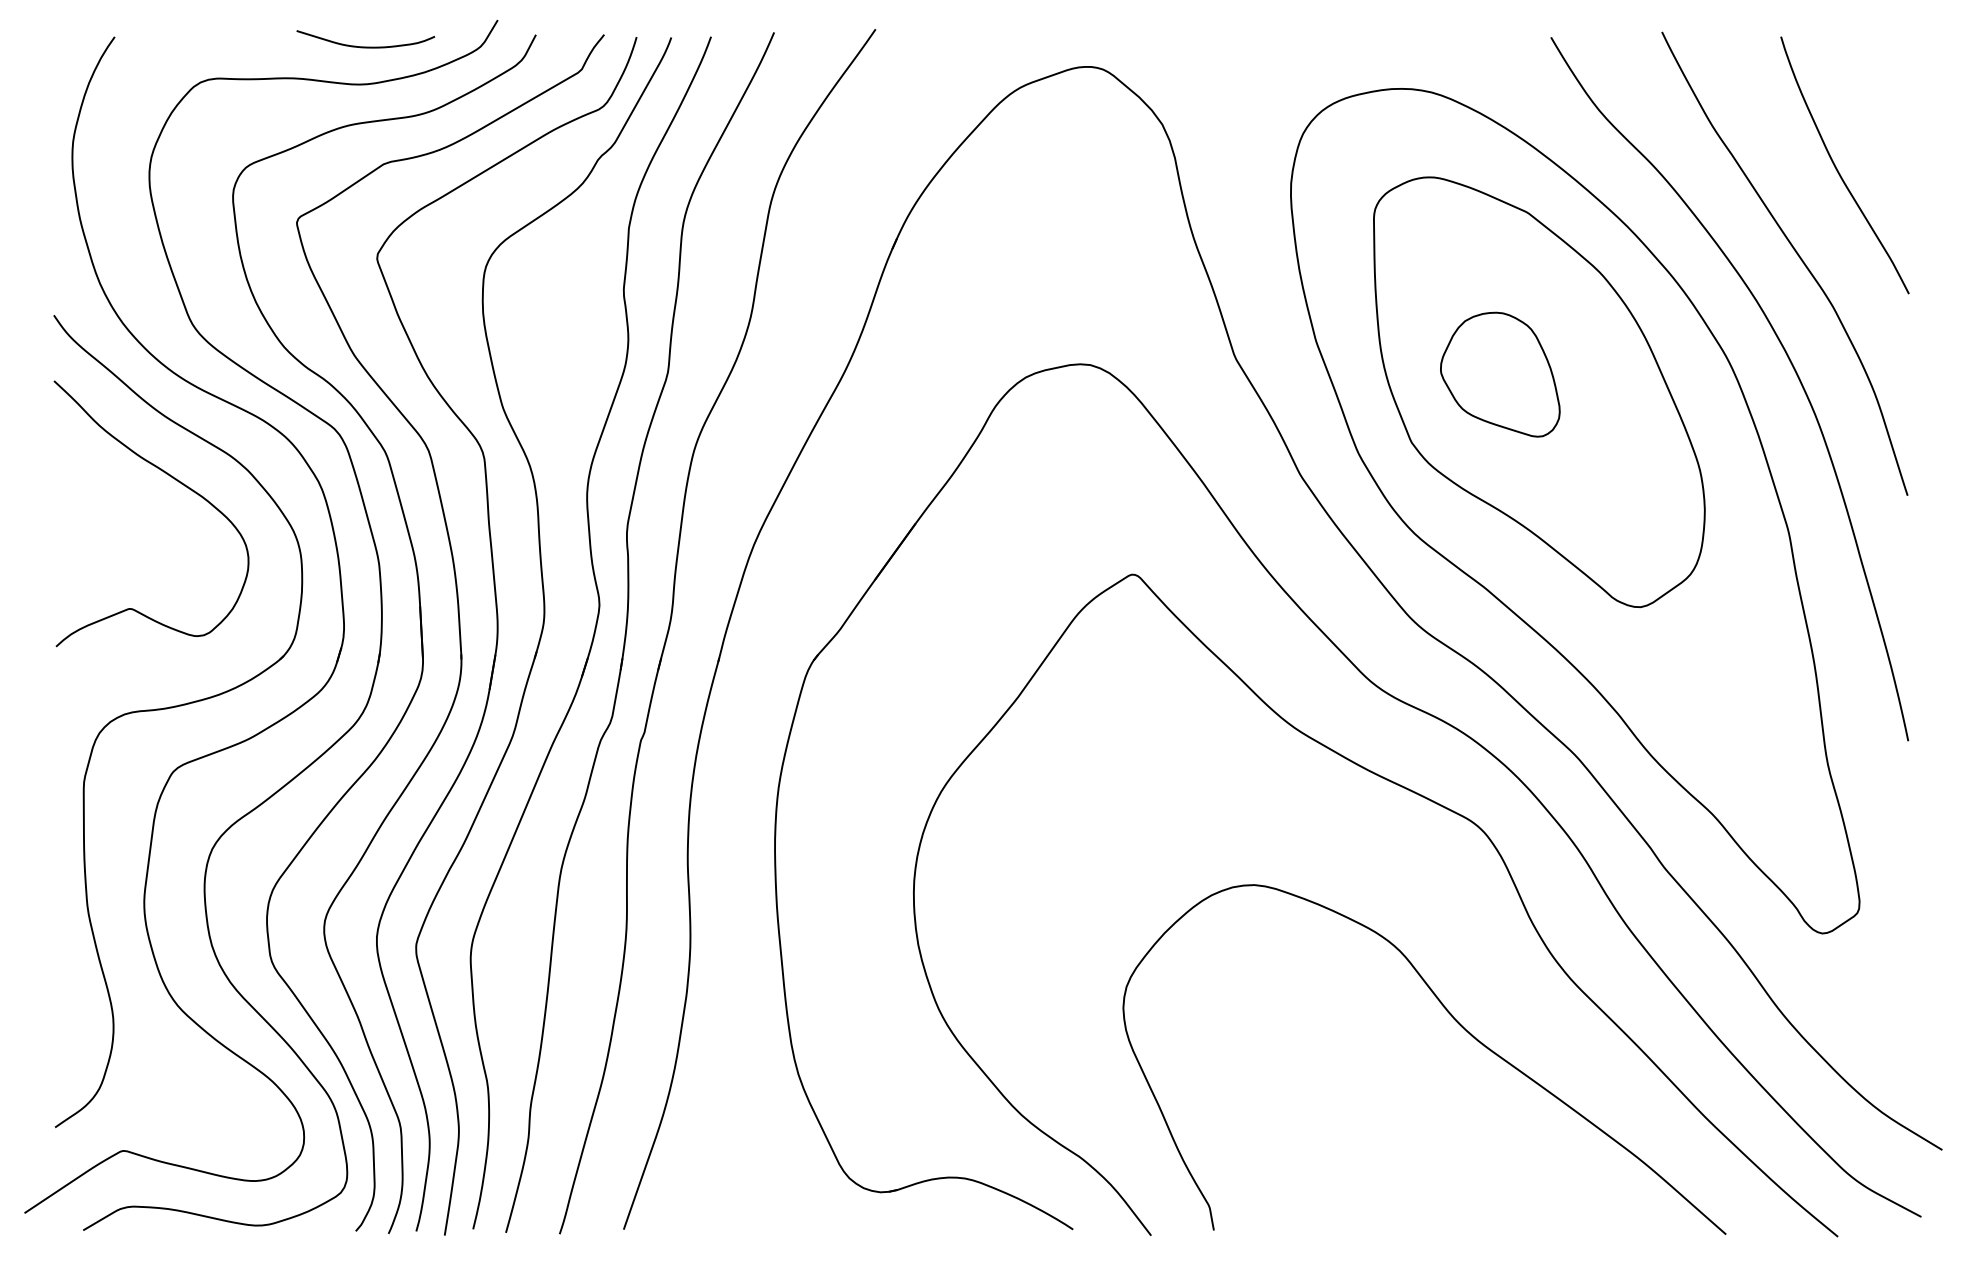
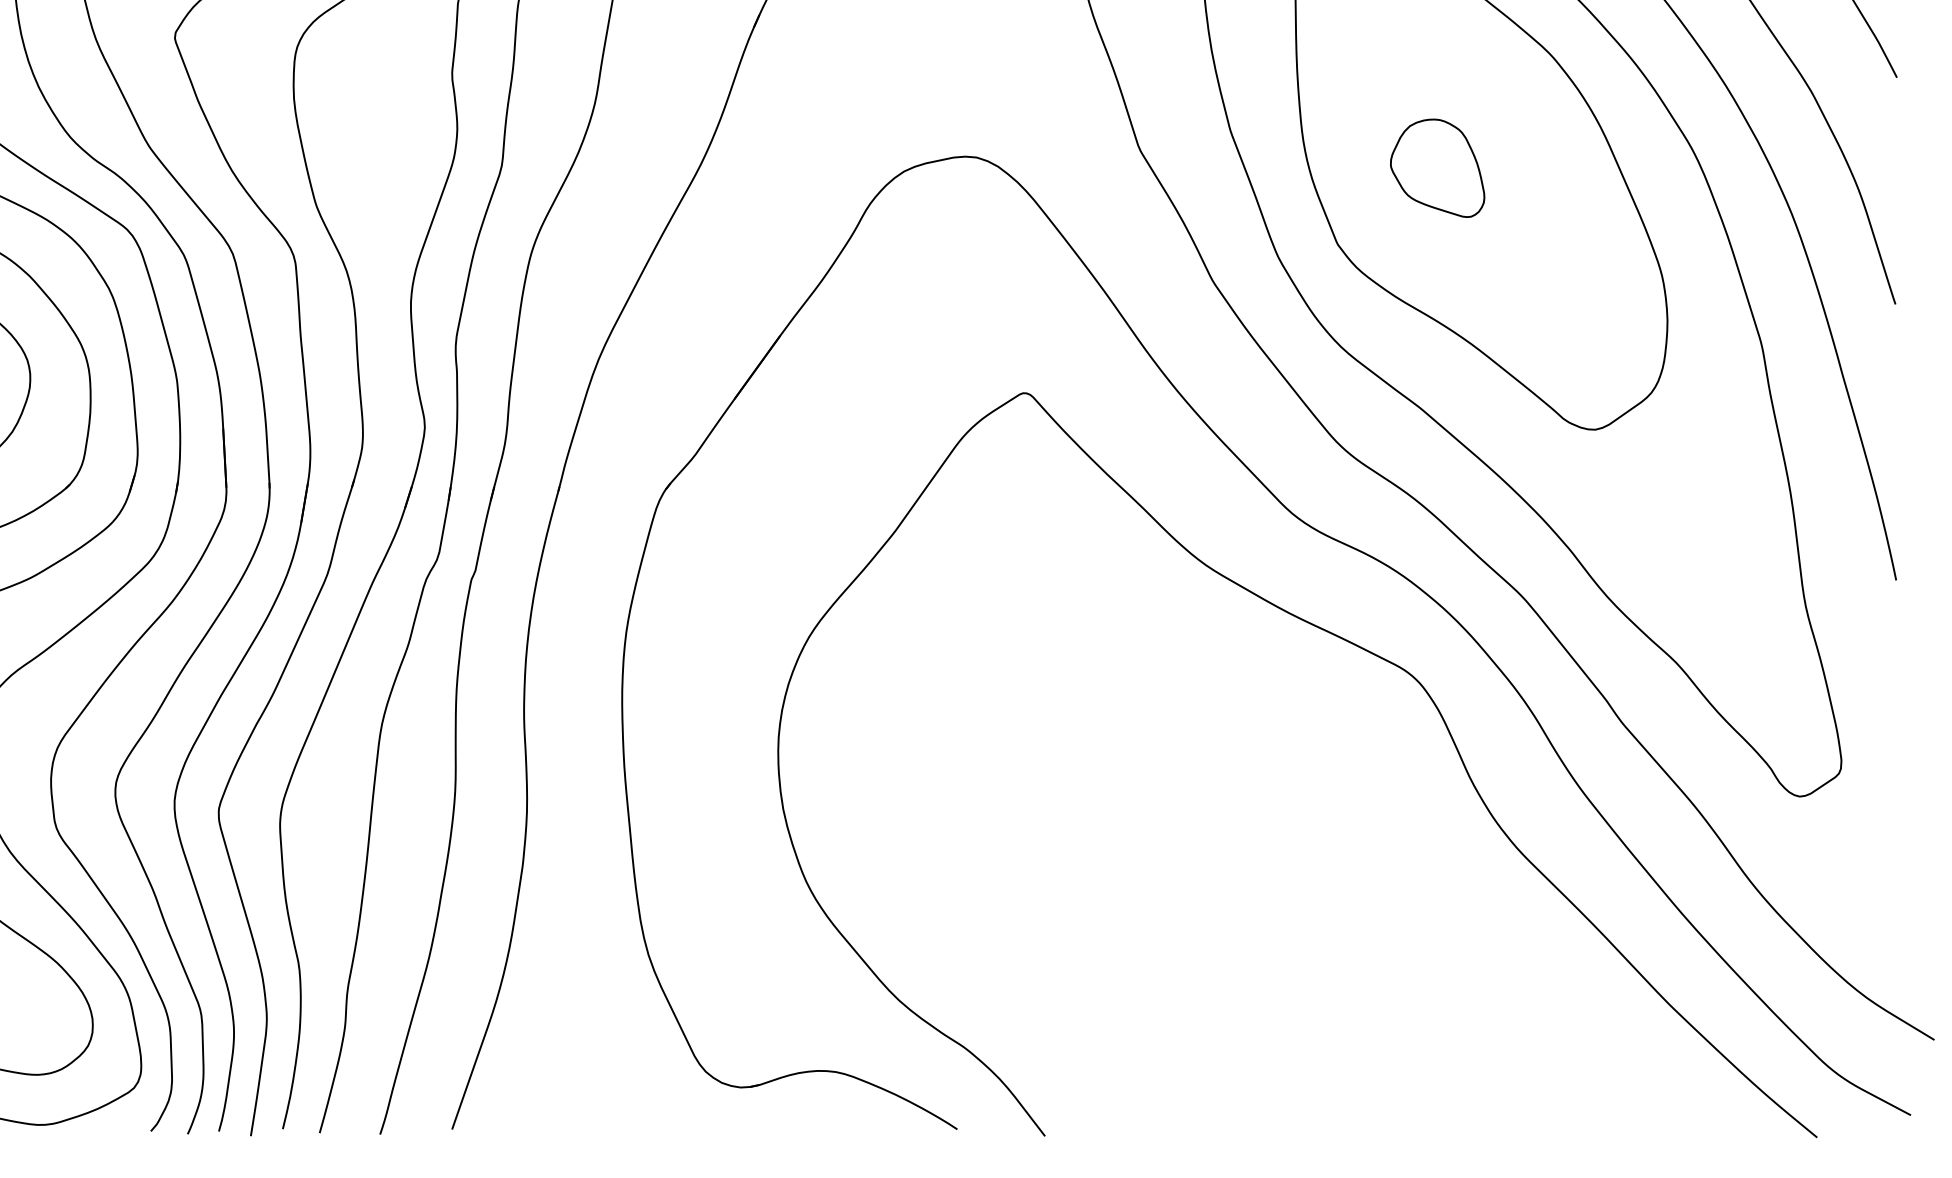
part: (1500, 374) -> (1437, 168), size x0.7
curve: (1458, 1024) -> (1390, 898), removed

